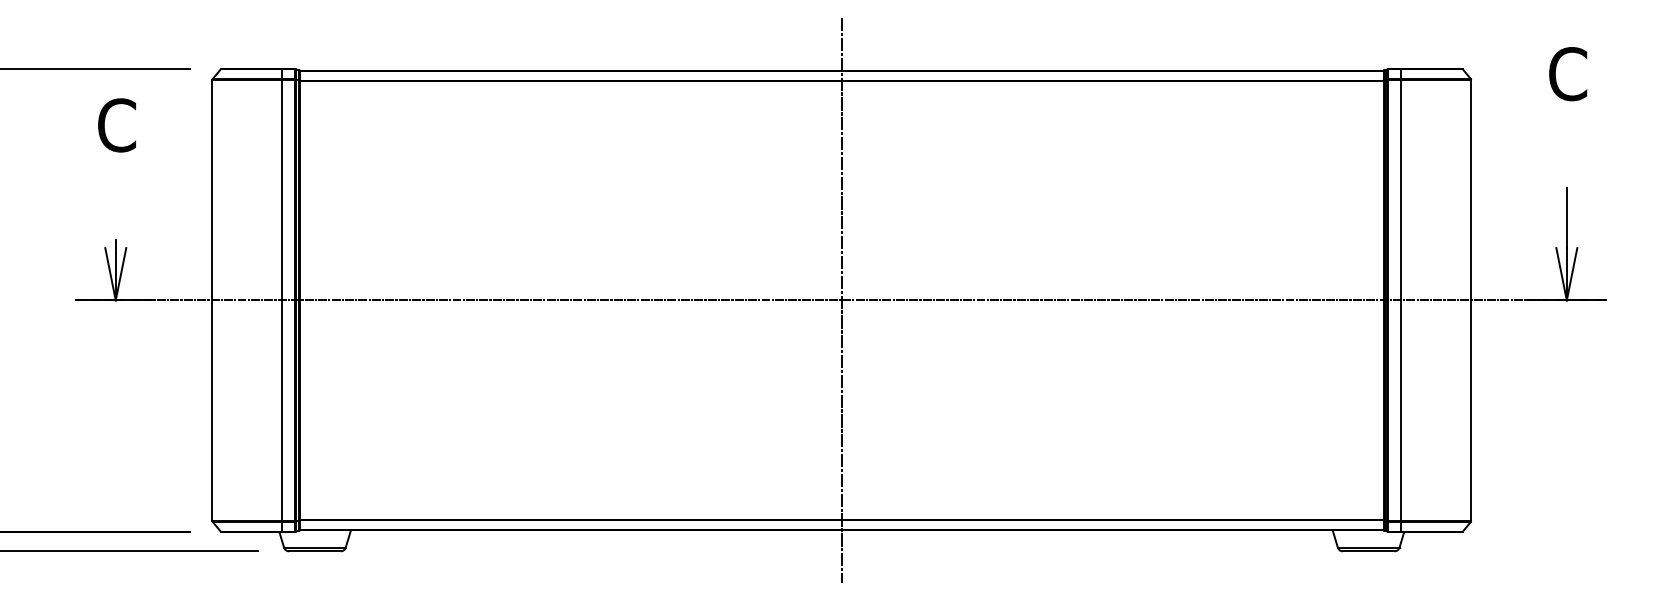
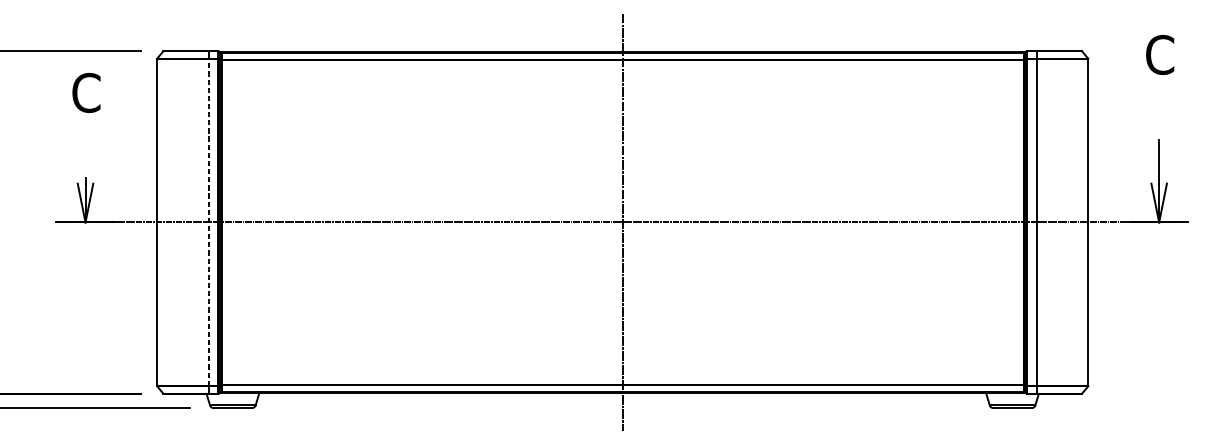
line: (282, 300) -> (208, 222), solid -> dashed

